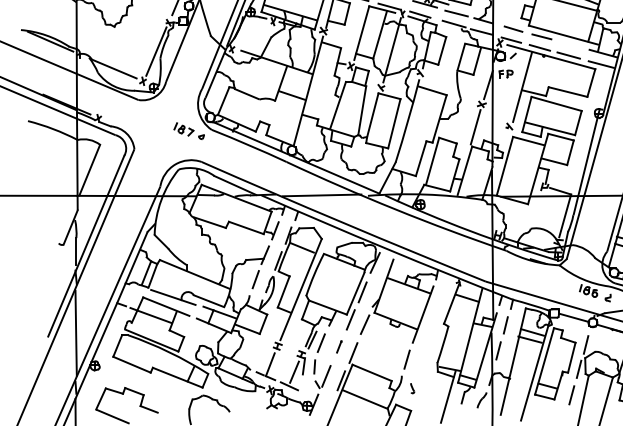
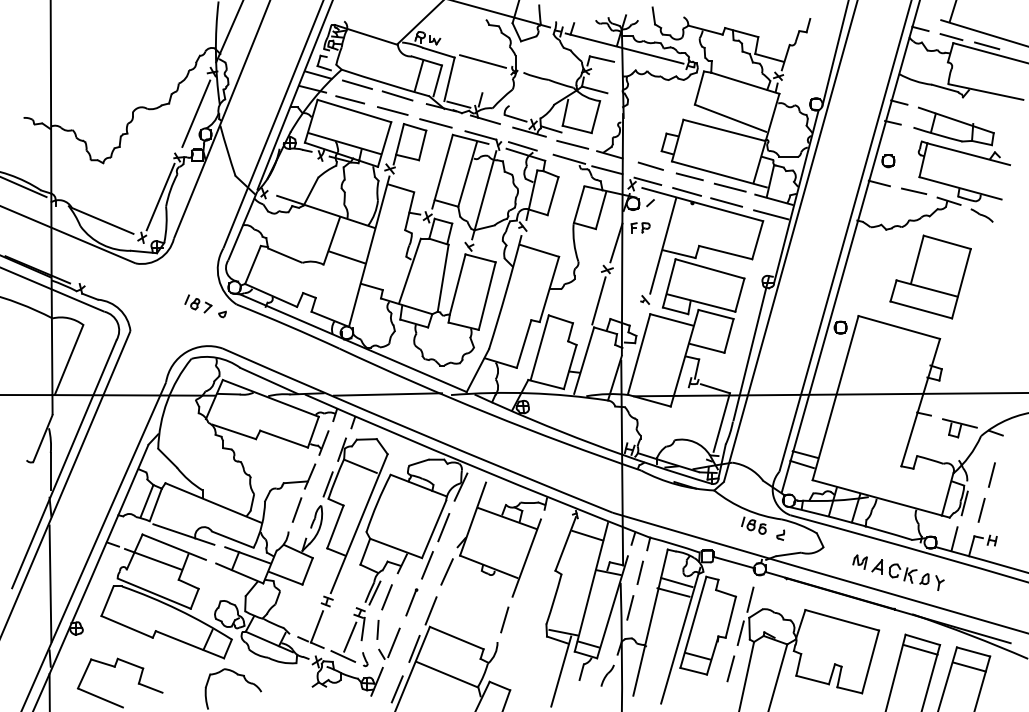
line: (570, 44) -> (729, 187), added
part: (339, 346) -> (411, 602), size x1.67
part: (412, 388) -> (365, 659), moved
line: (328, 410) -> (396, 689), added

